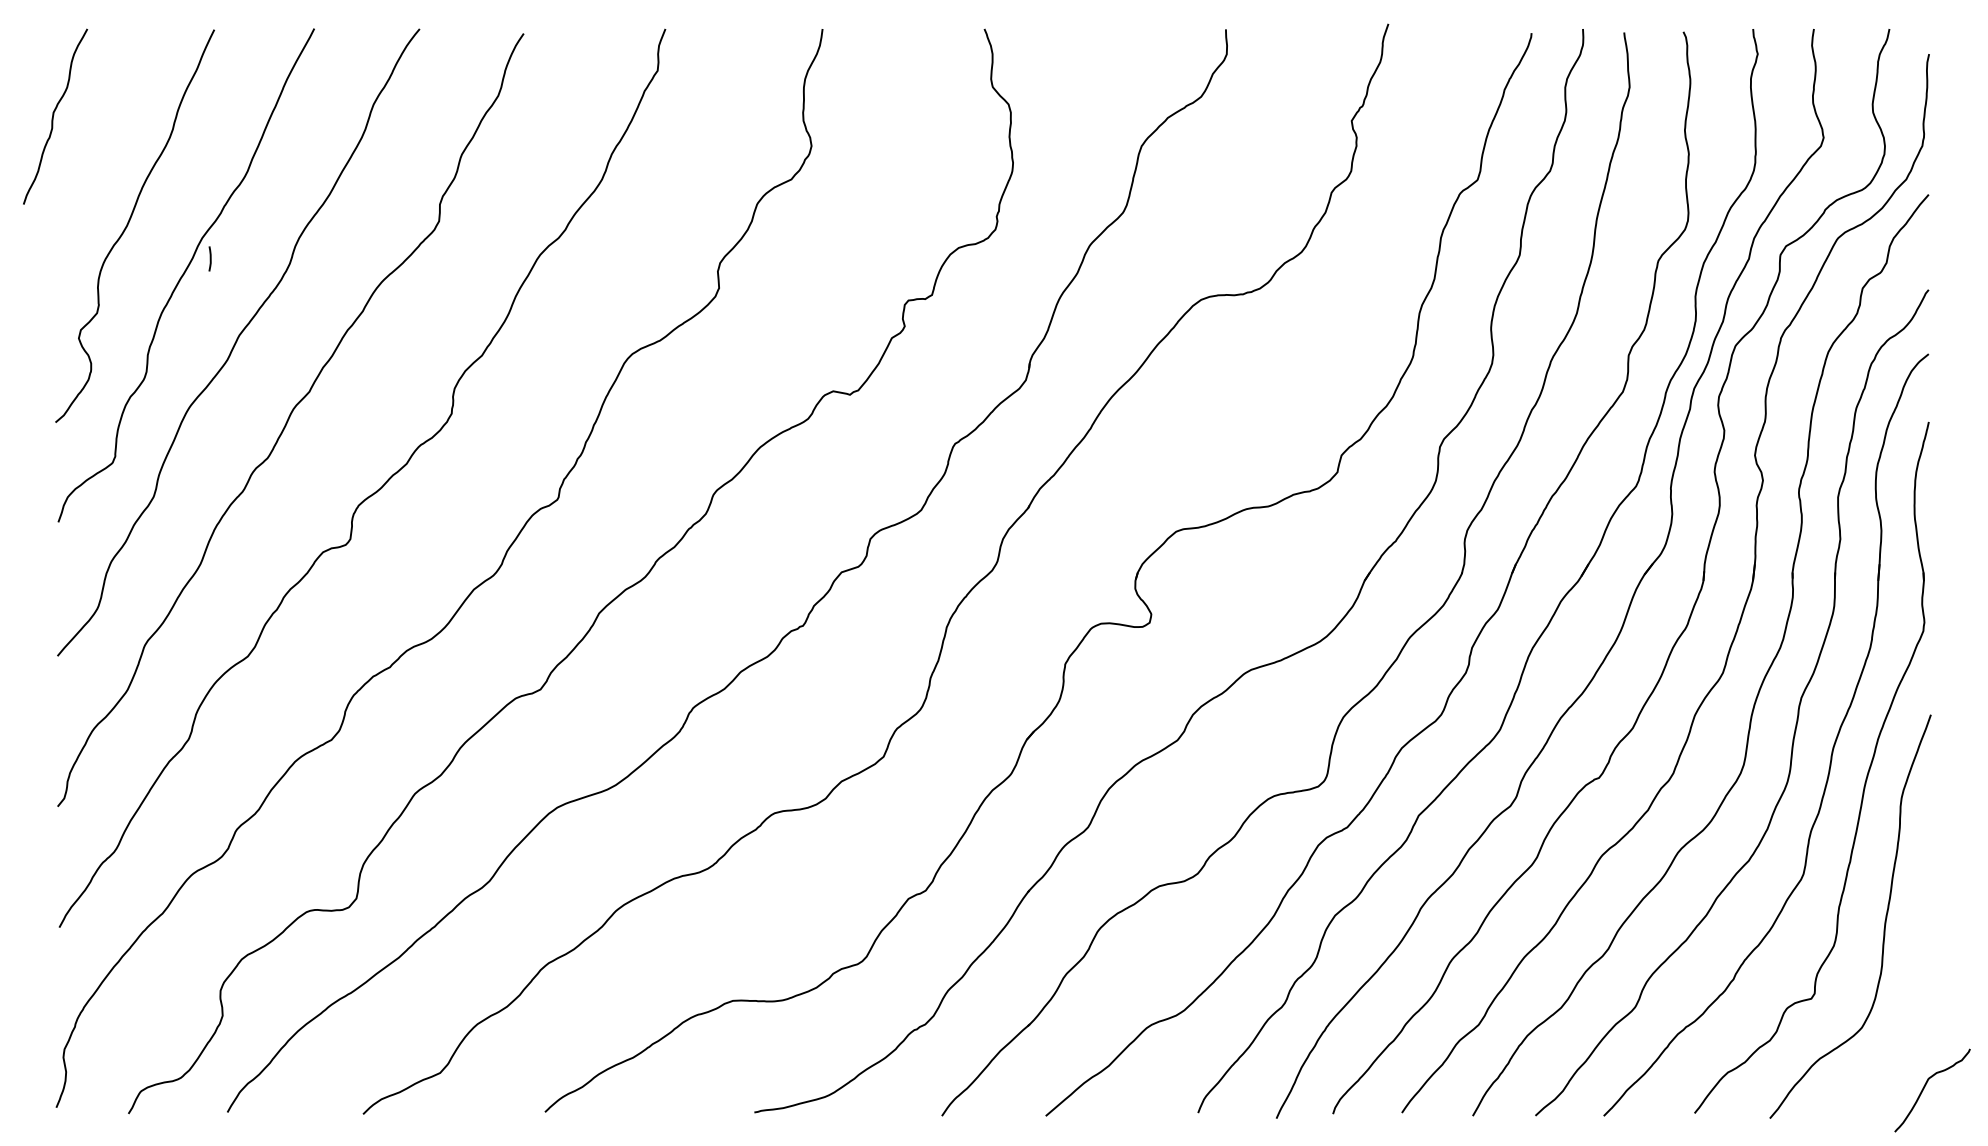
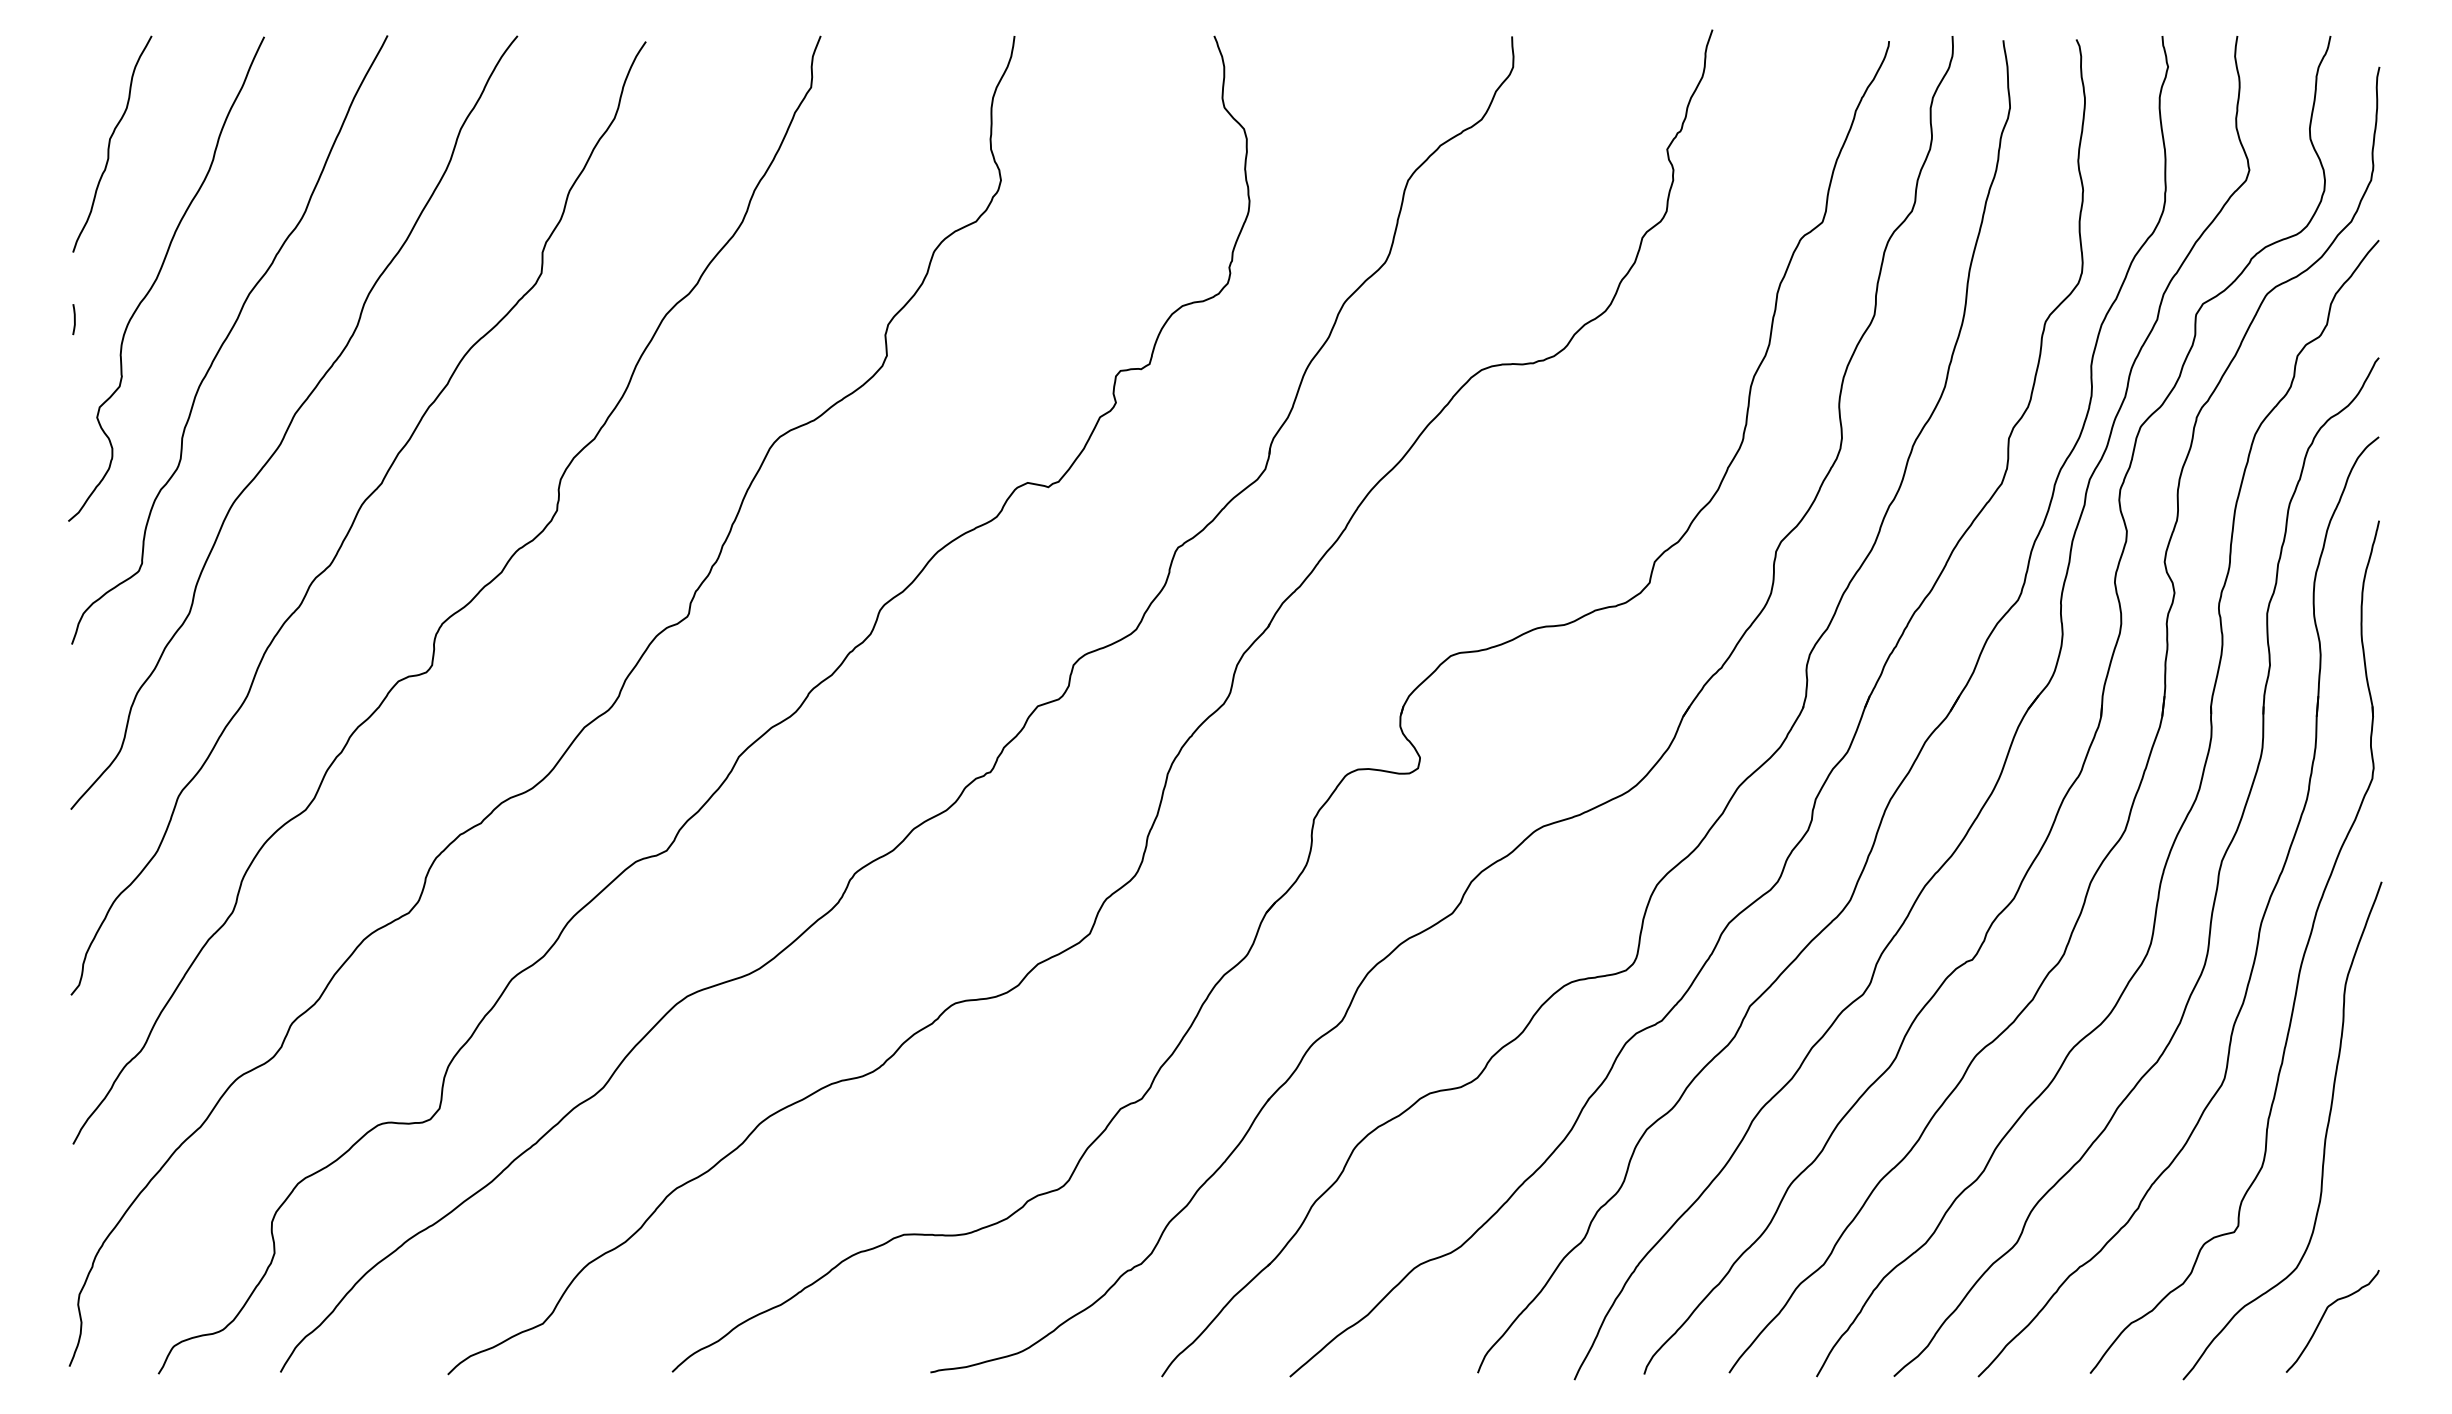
curve: (53, 116) -> (110, 143), moved
line: (209, 258) -> (73, 318), moved
curve: (1925, 1087) -> (2323, 1317), moved

